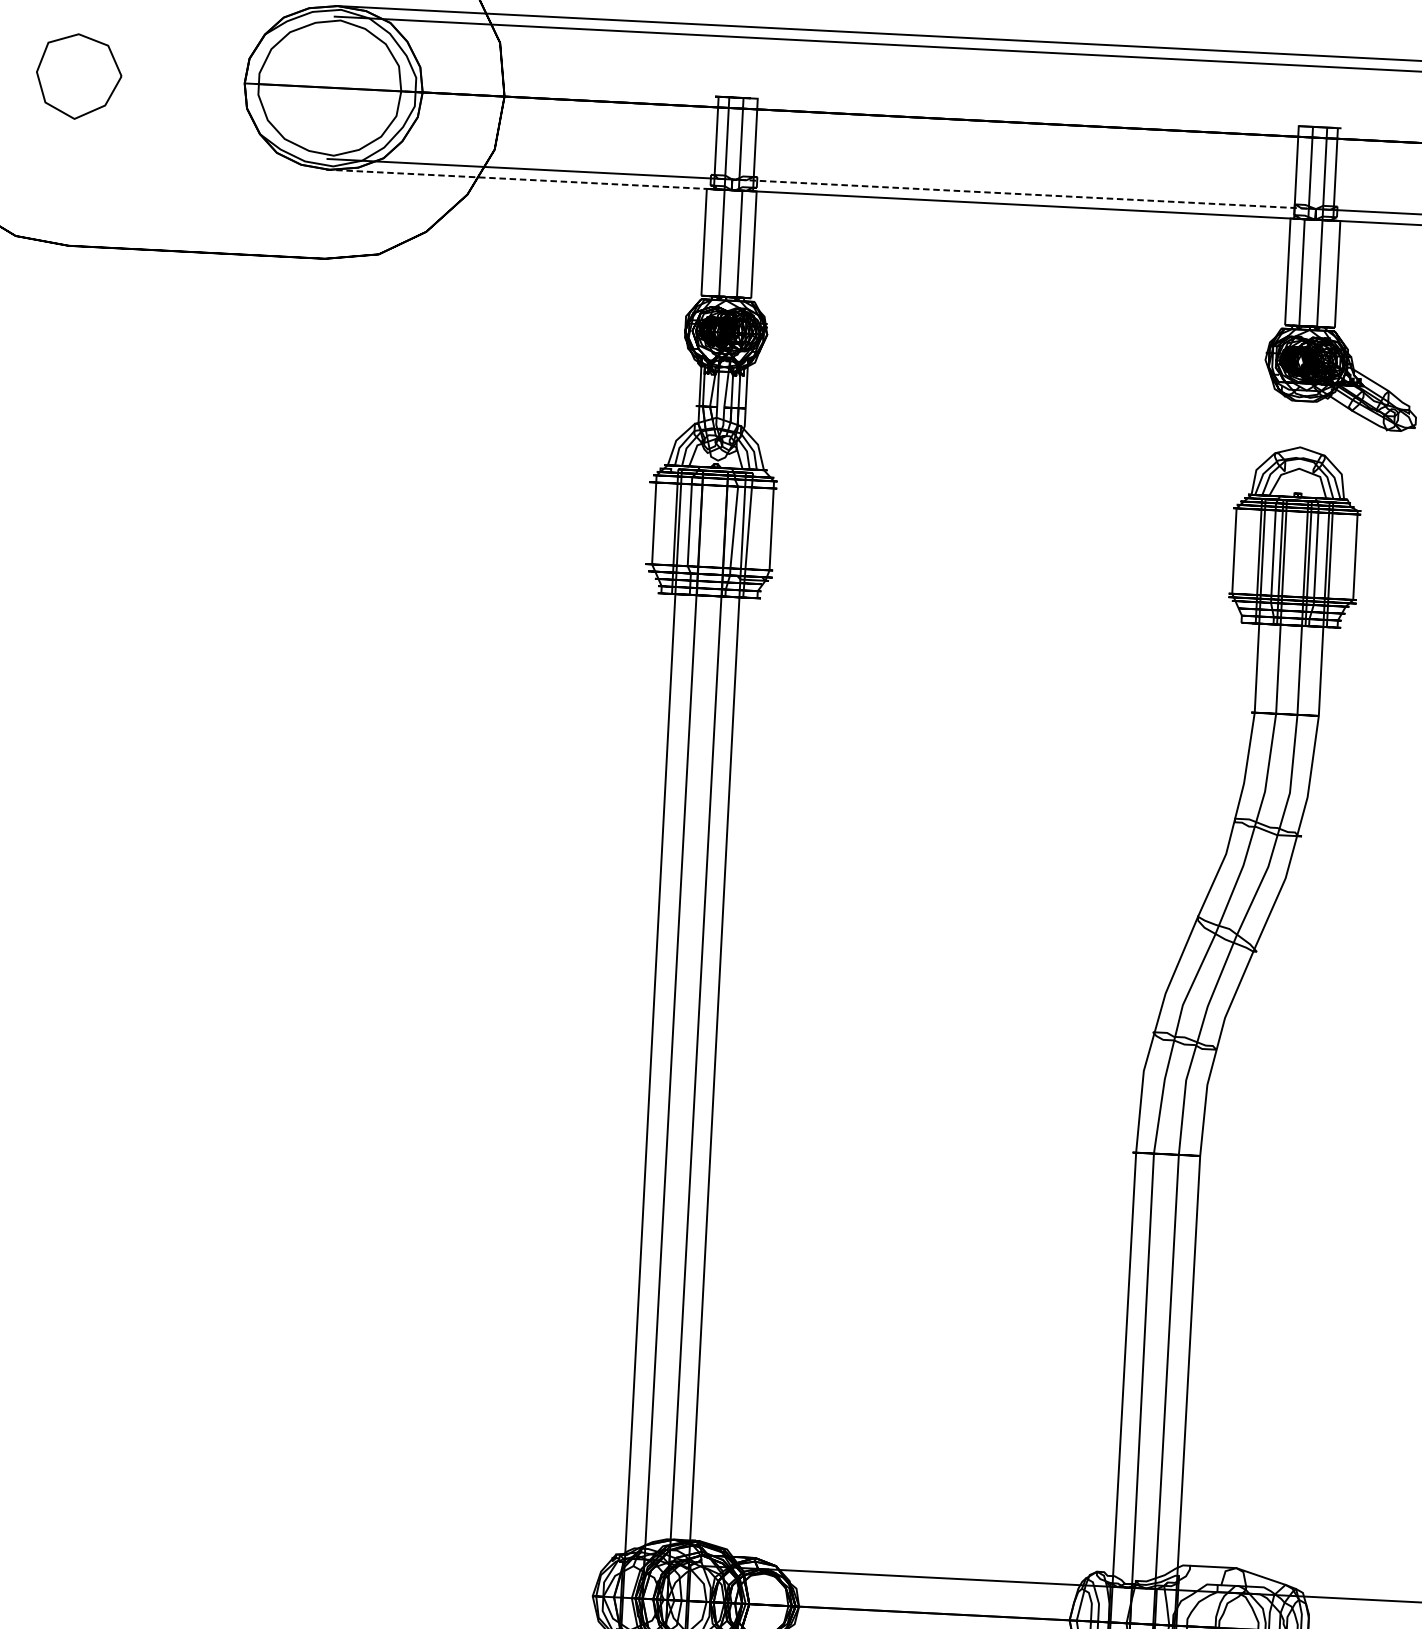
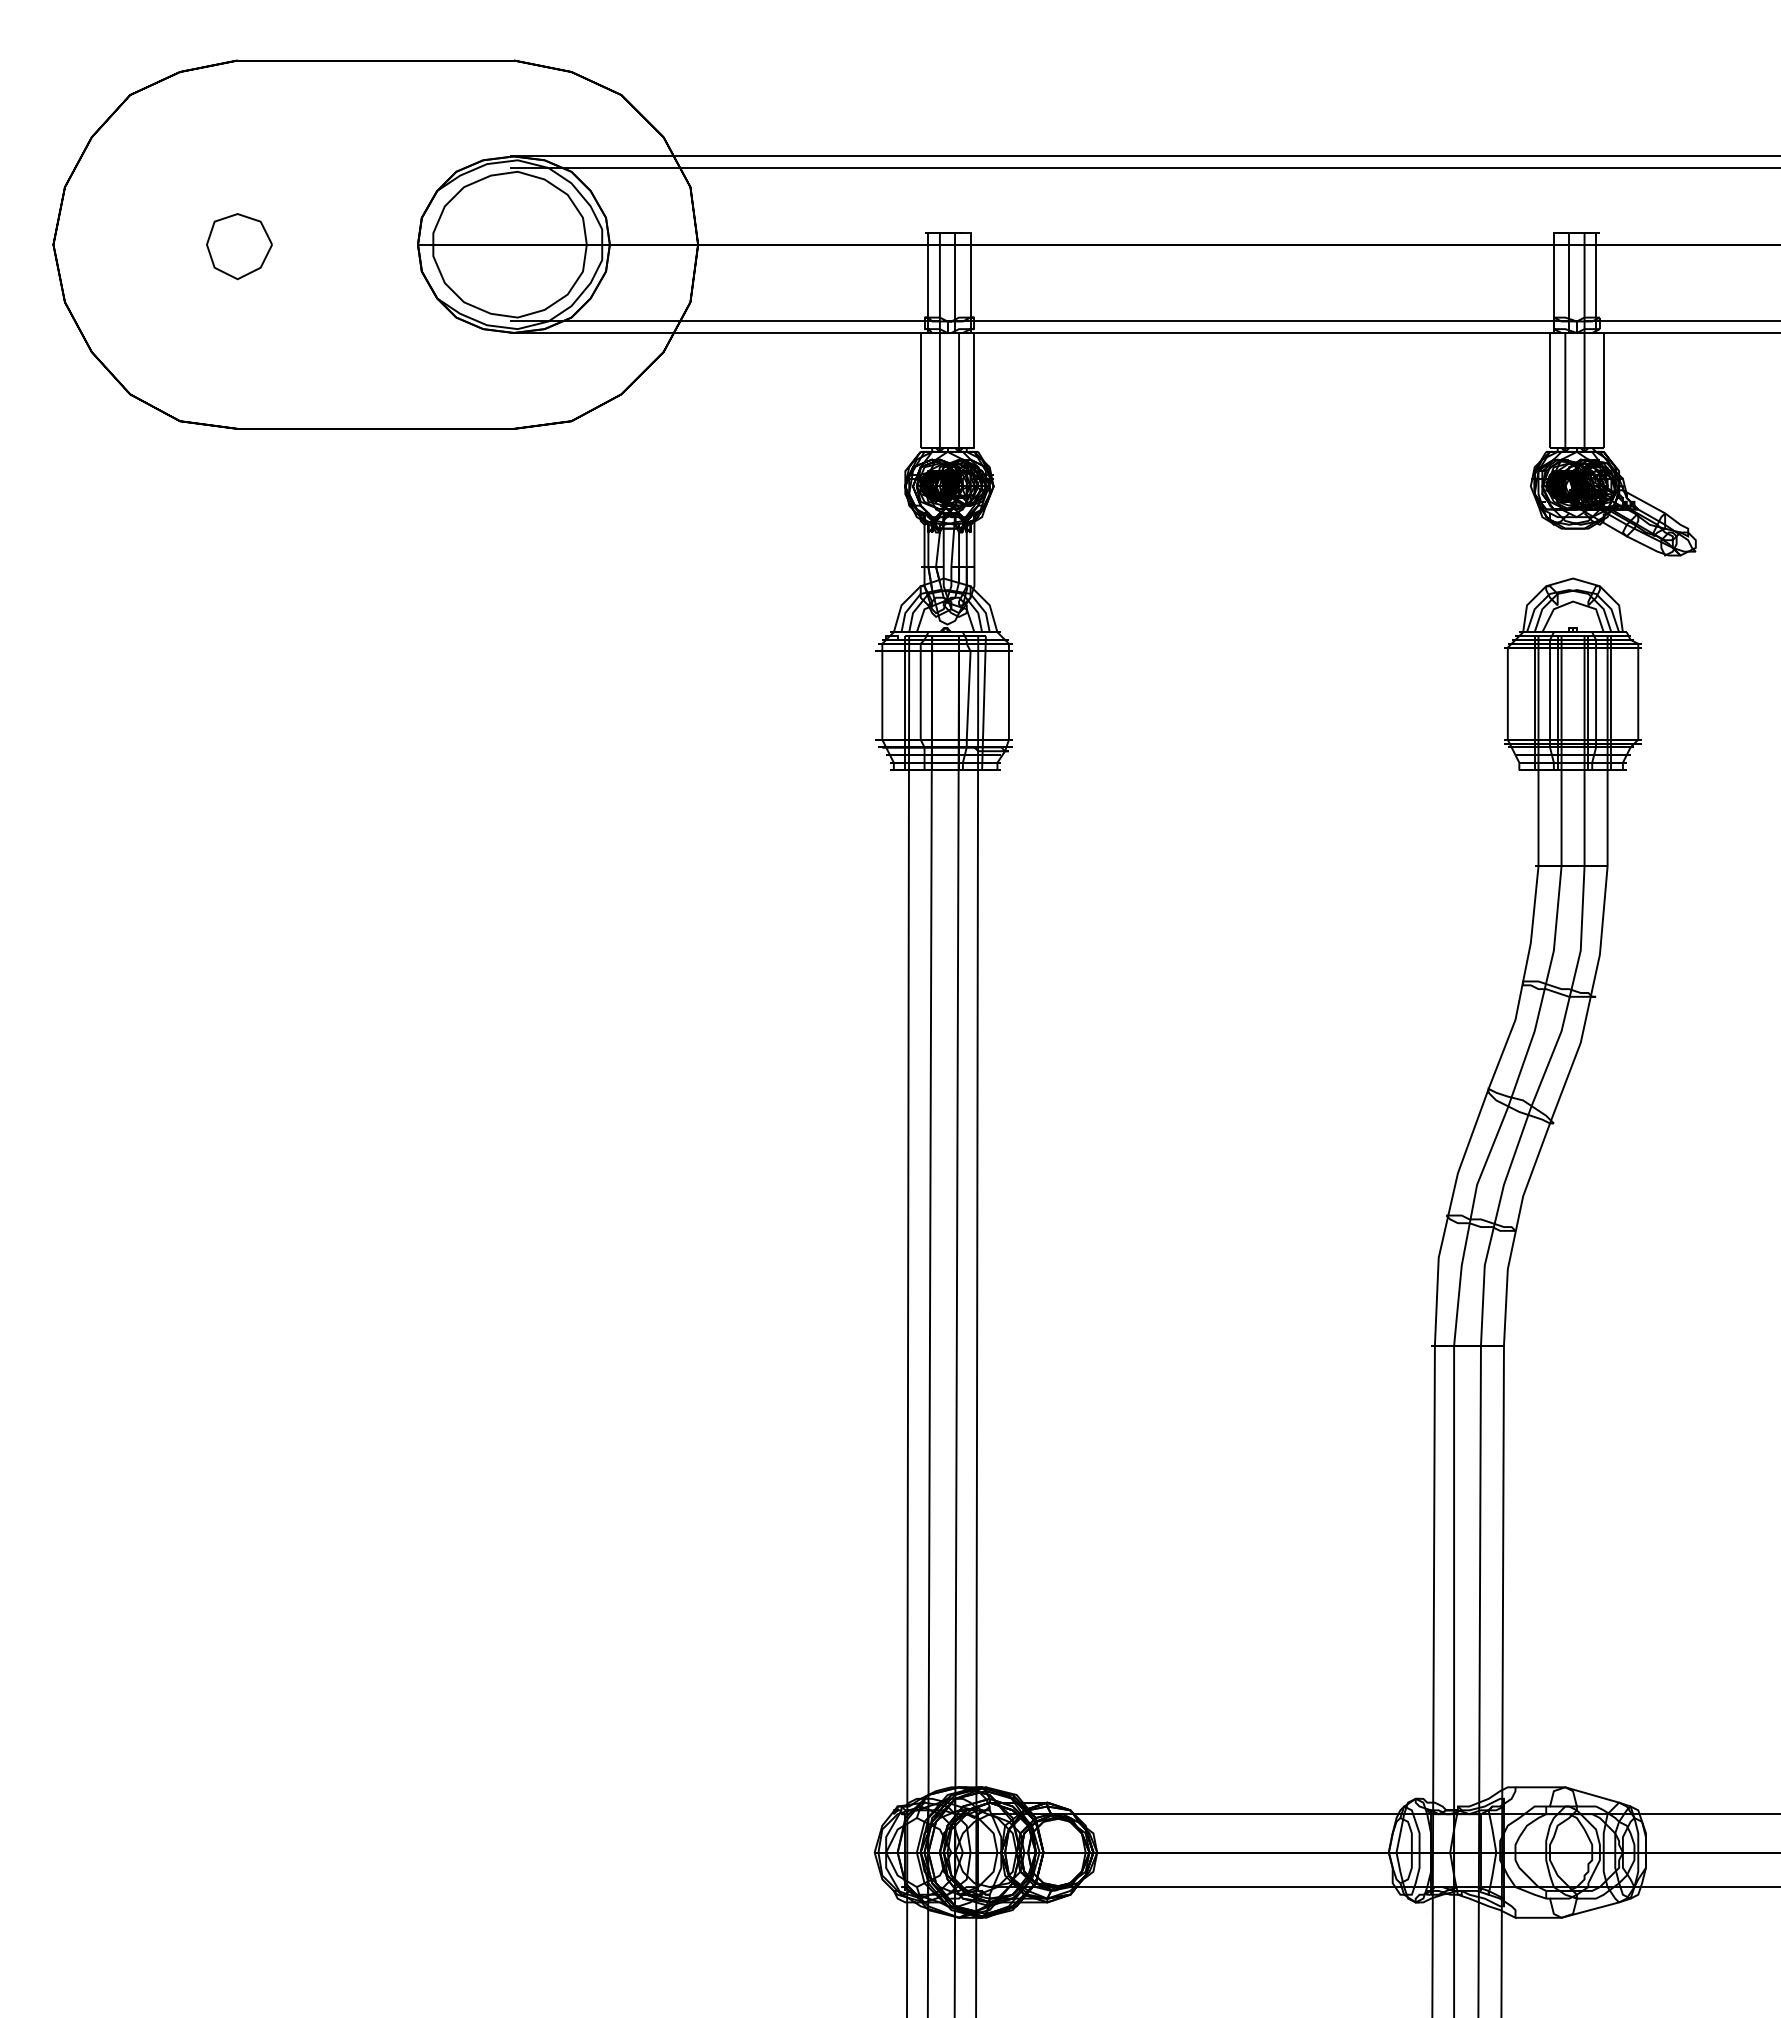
part: (79, 76) -> (239, 246), size x0.71
line: (525, 179) -> (725, 332), dashed -> solid
line: (1024, 194) -> (1262, 321), dashed -> solid

